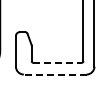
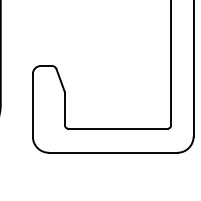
line: (58, 62) -> (119, 128), dashed -> solid
line: (54, 74) -> (111, 152), dashed -> solid

